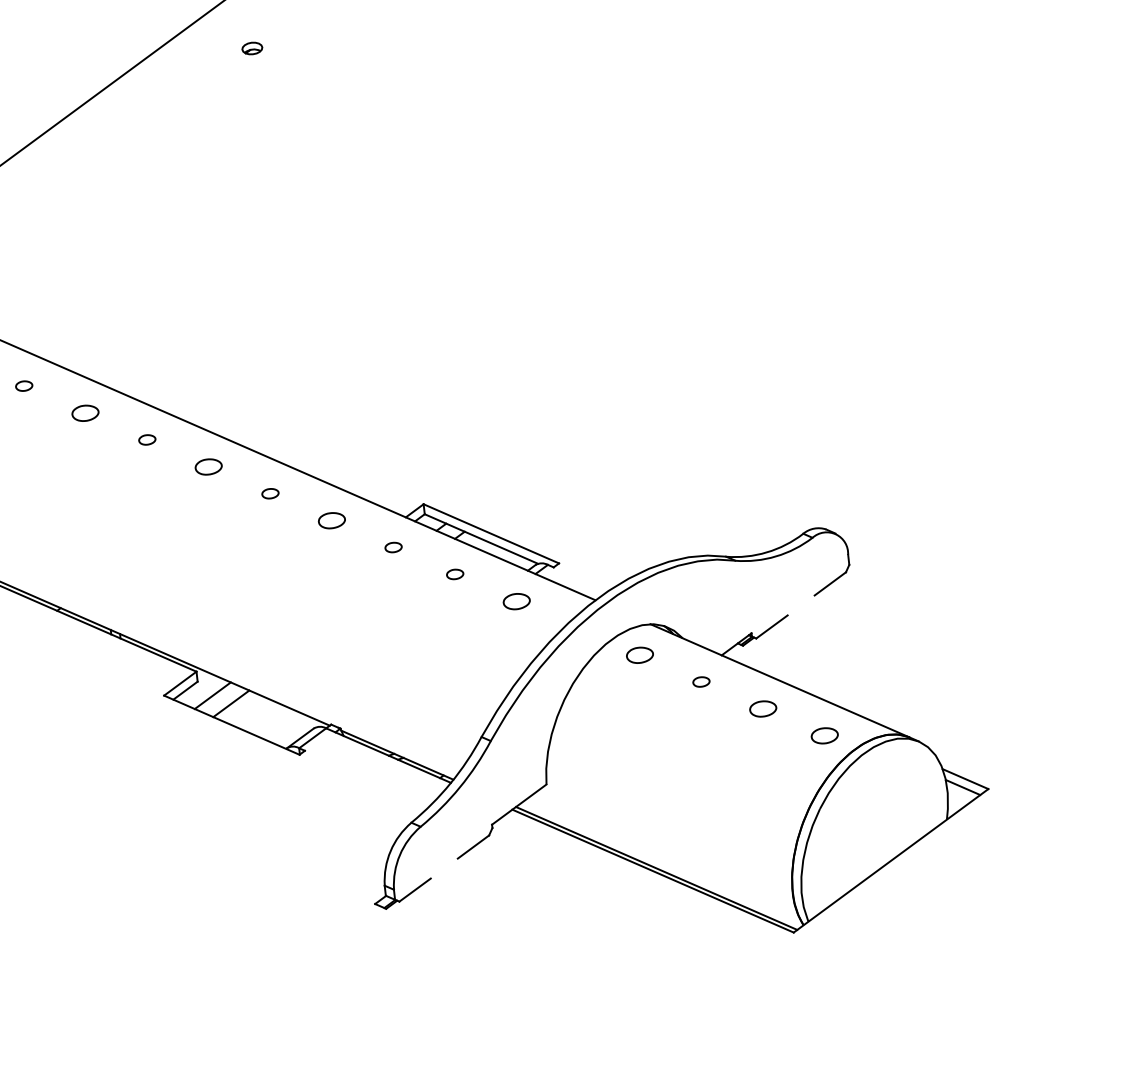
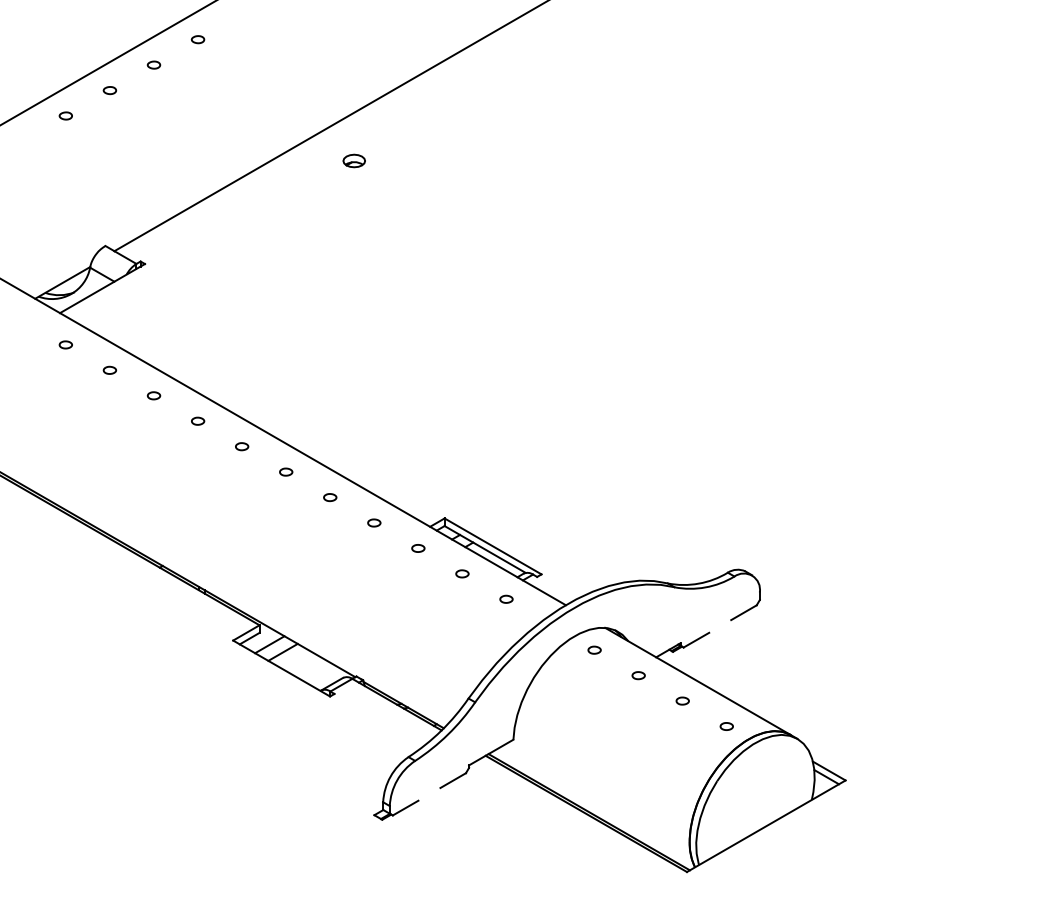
part: (251, 47) -> (353, 160), size x1.43
part: (86, 411) -> (198, 420), size x0.62
part: (209, 465) -> (286, 471), size x0.62
part: (332, 519) -> (374, 522), size x0.62
part: (516, 600) -> (506, 598), size x0.62
part: (639, 654) -> (594, 649), size x0.62
part: (762, 708) -> (682, 700), size x0.62
part: (824, 735) -> (726, 726), size x0.62

